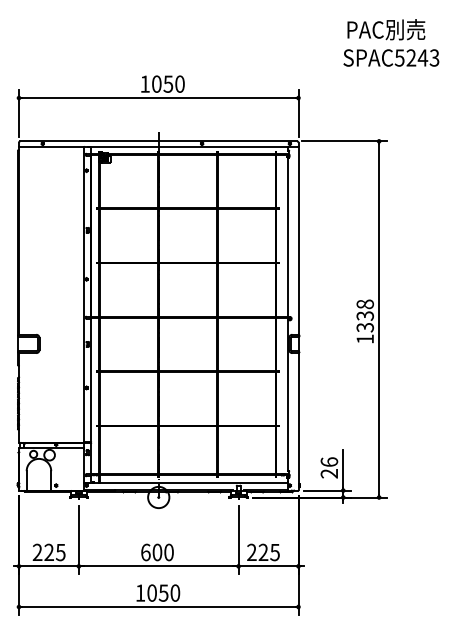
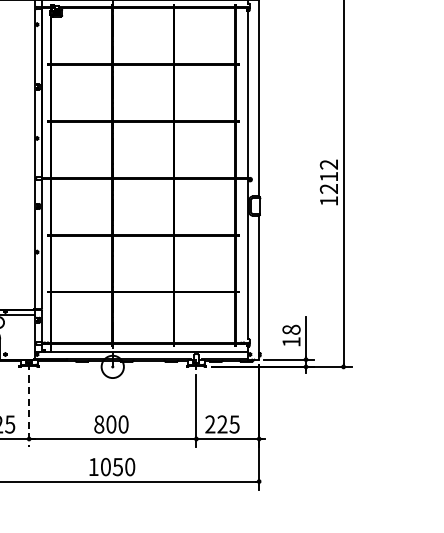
text: (364, 315) -> (328, 176), 1338 -> 1212
text: (328, 467) -> (290, 335), 26 -> 18
line: (78, 540) -> (28, 411), solid -> dashed
text: (145, 552) -> (98, 424), 600 -> 800

